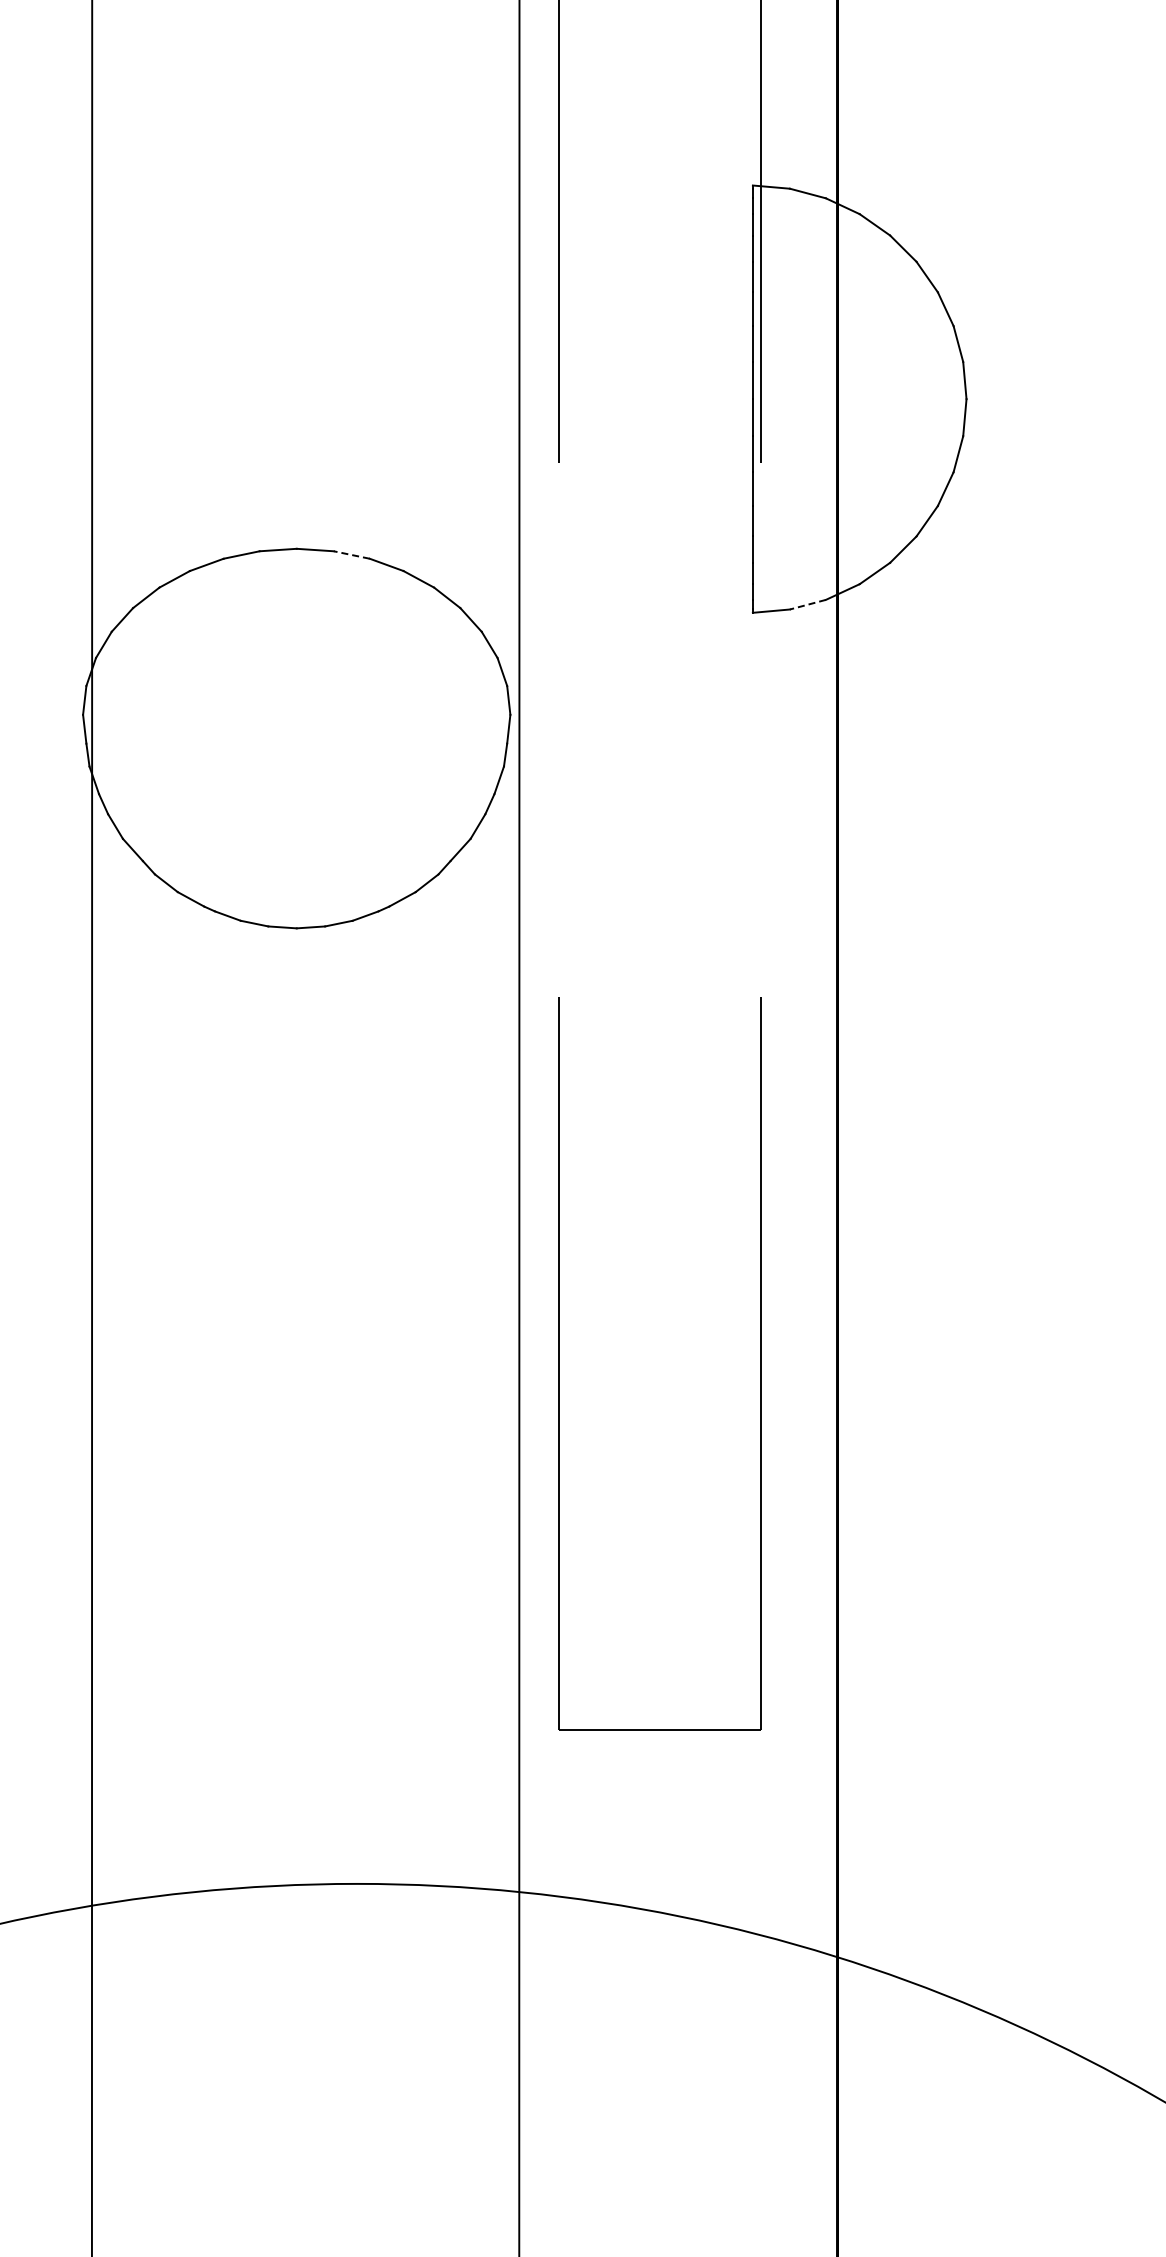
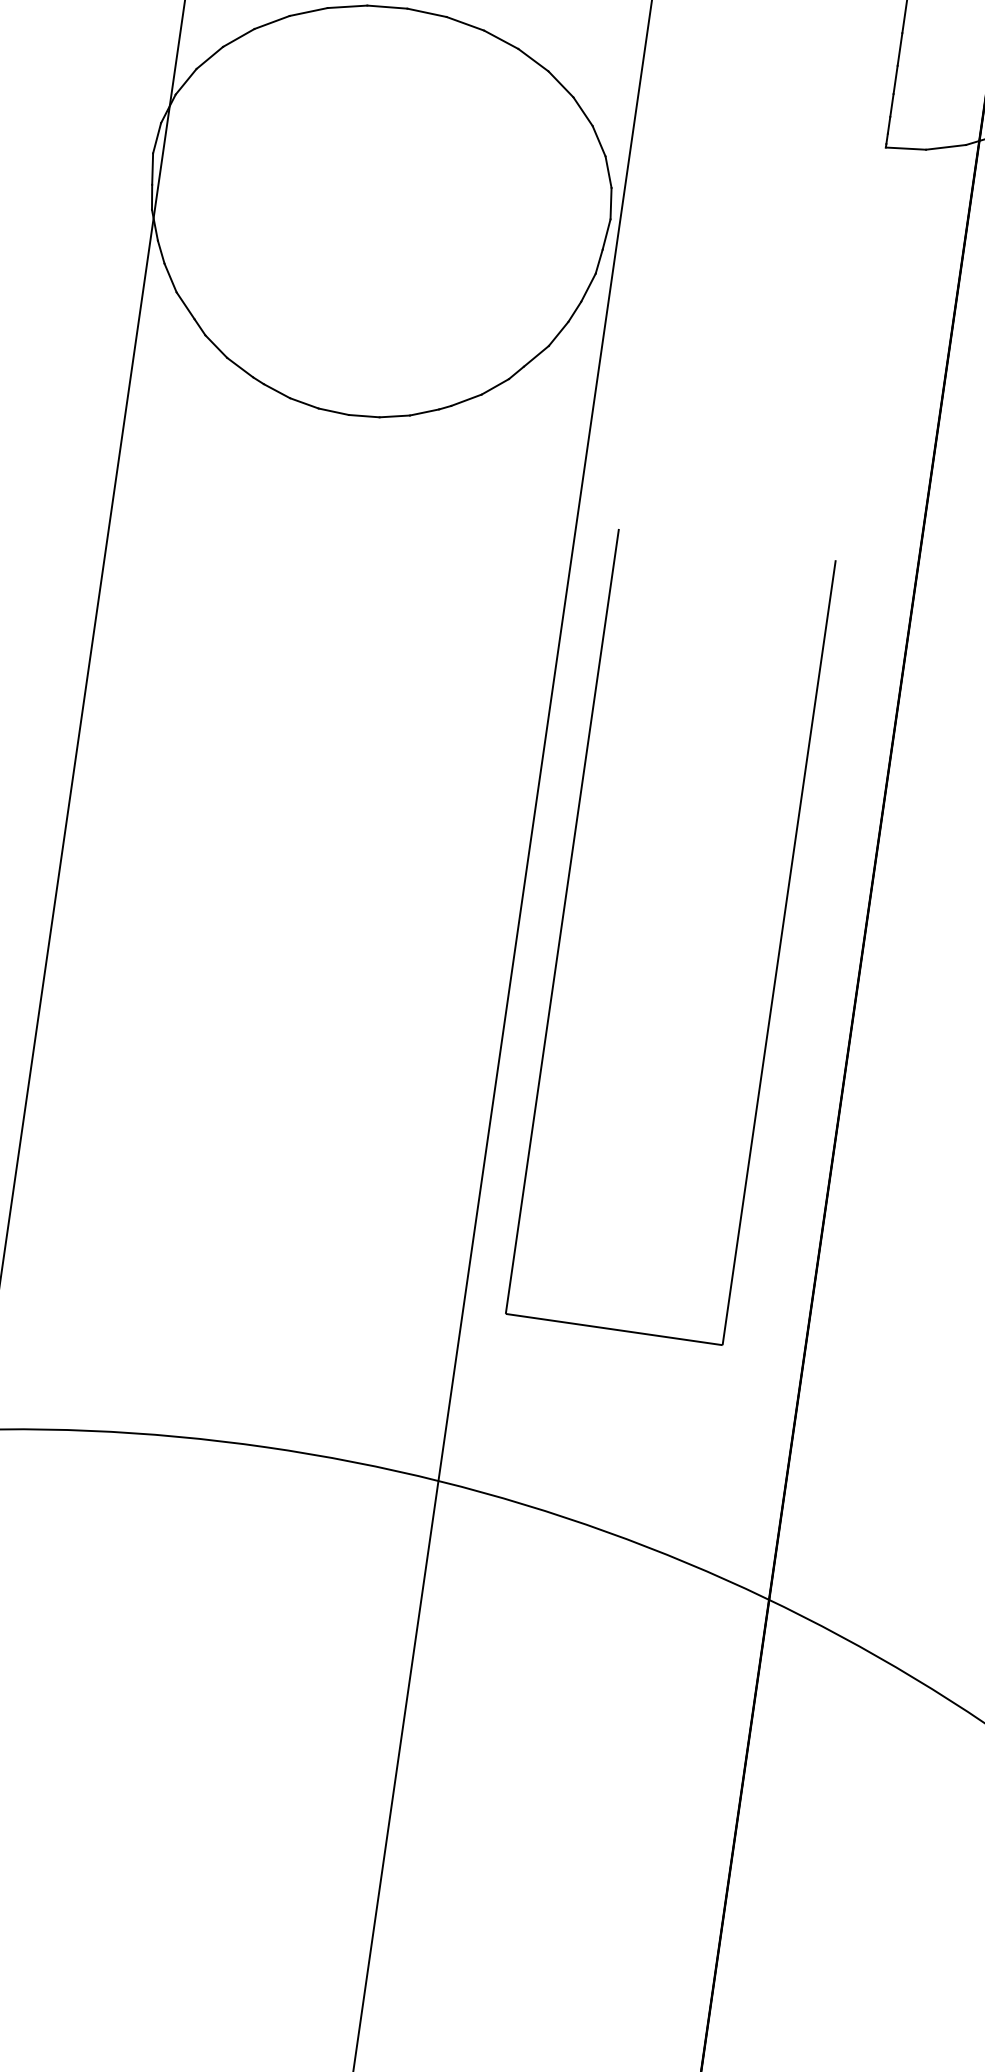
line: (351, 554) -> (465, 23), dashed -> solid
line: (807, 604) -> (945, 147), dashed -> solid

